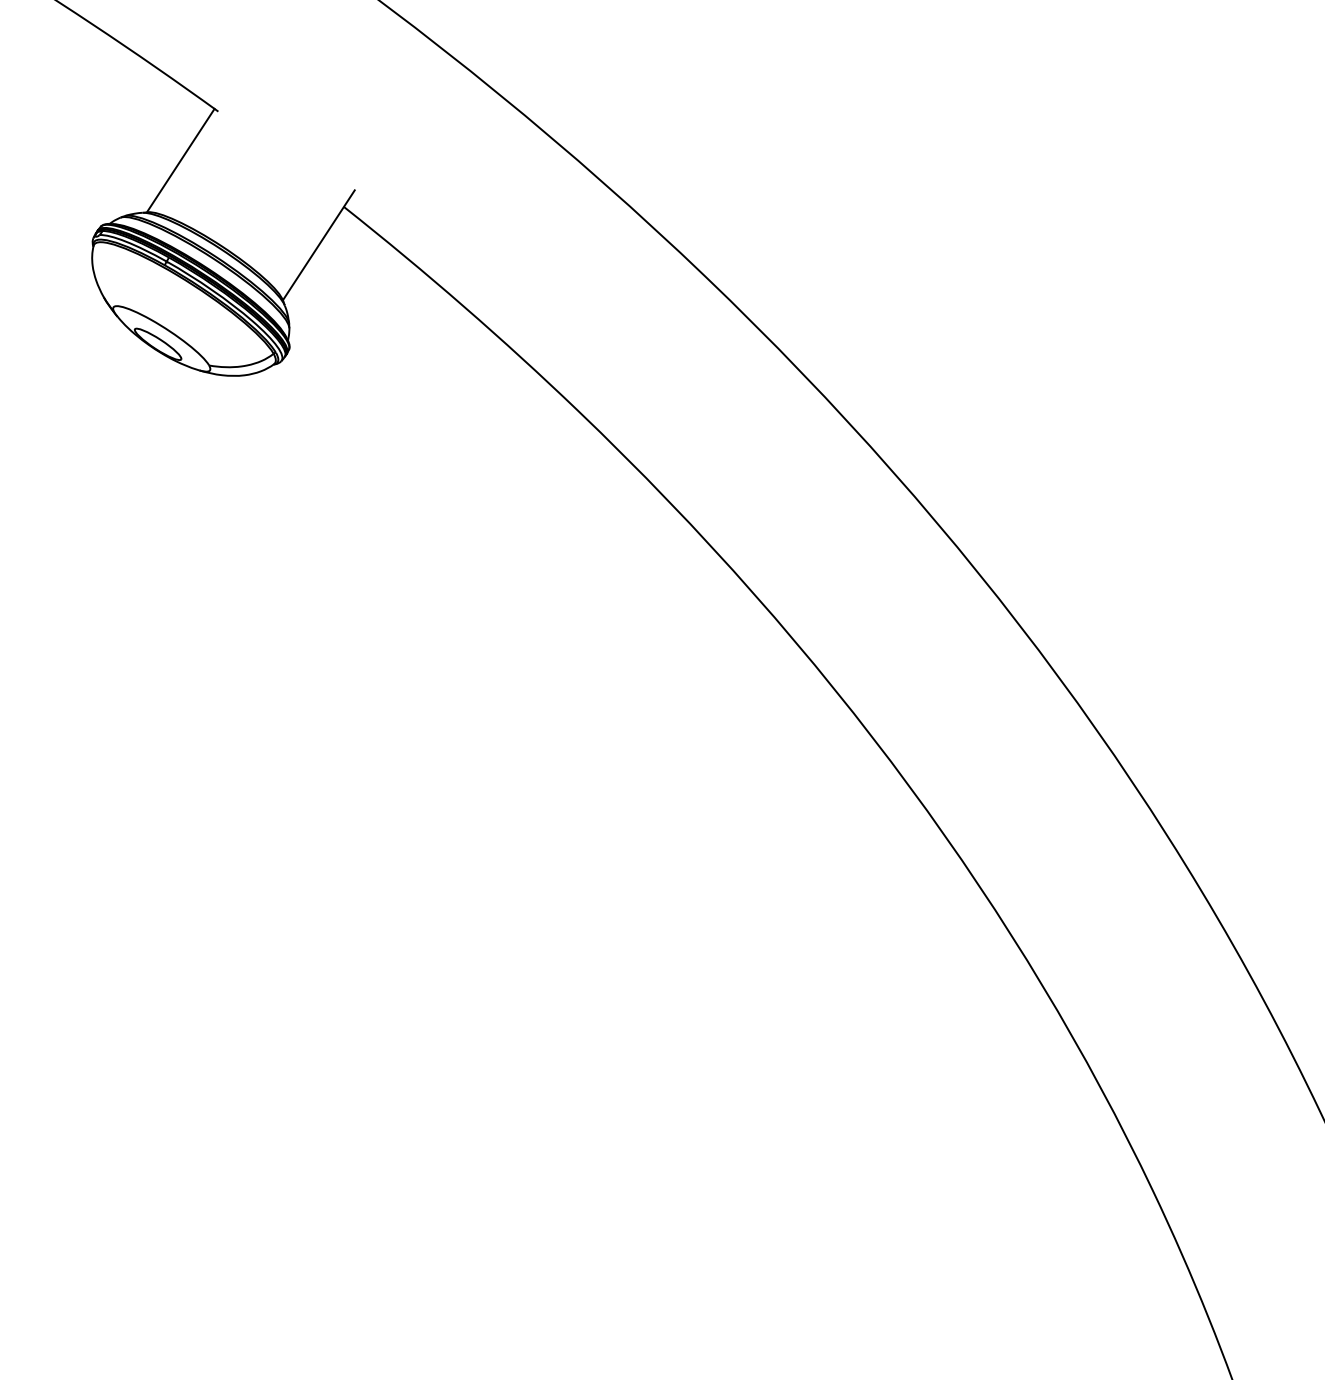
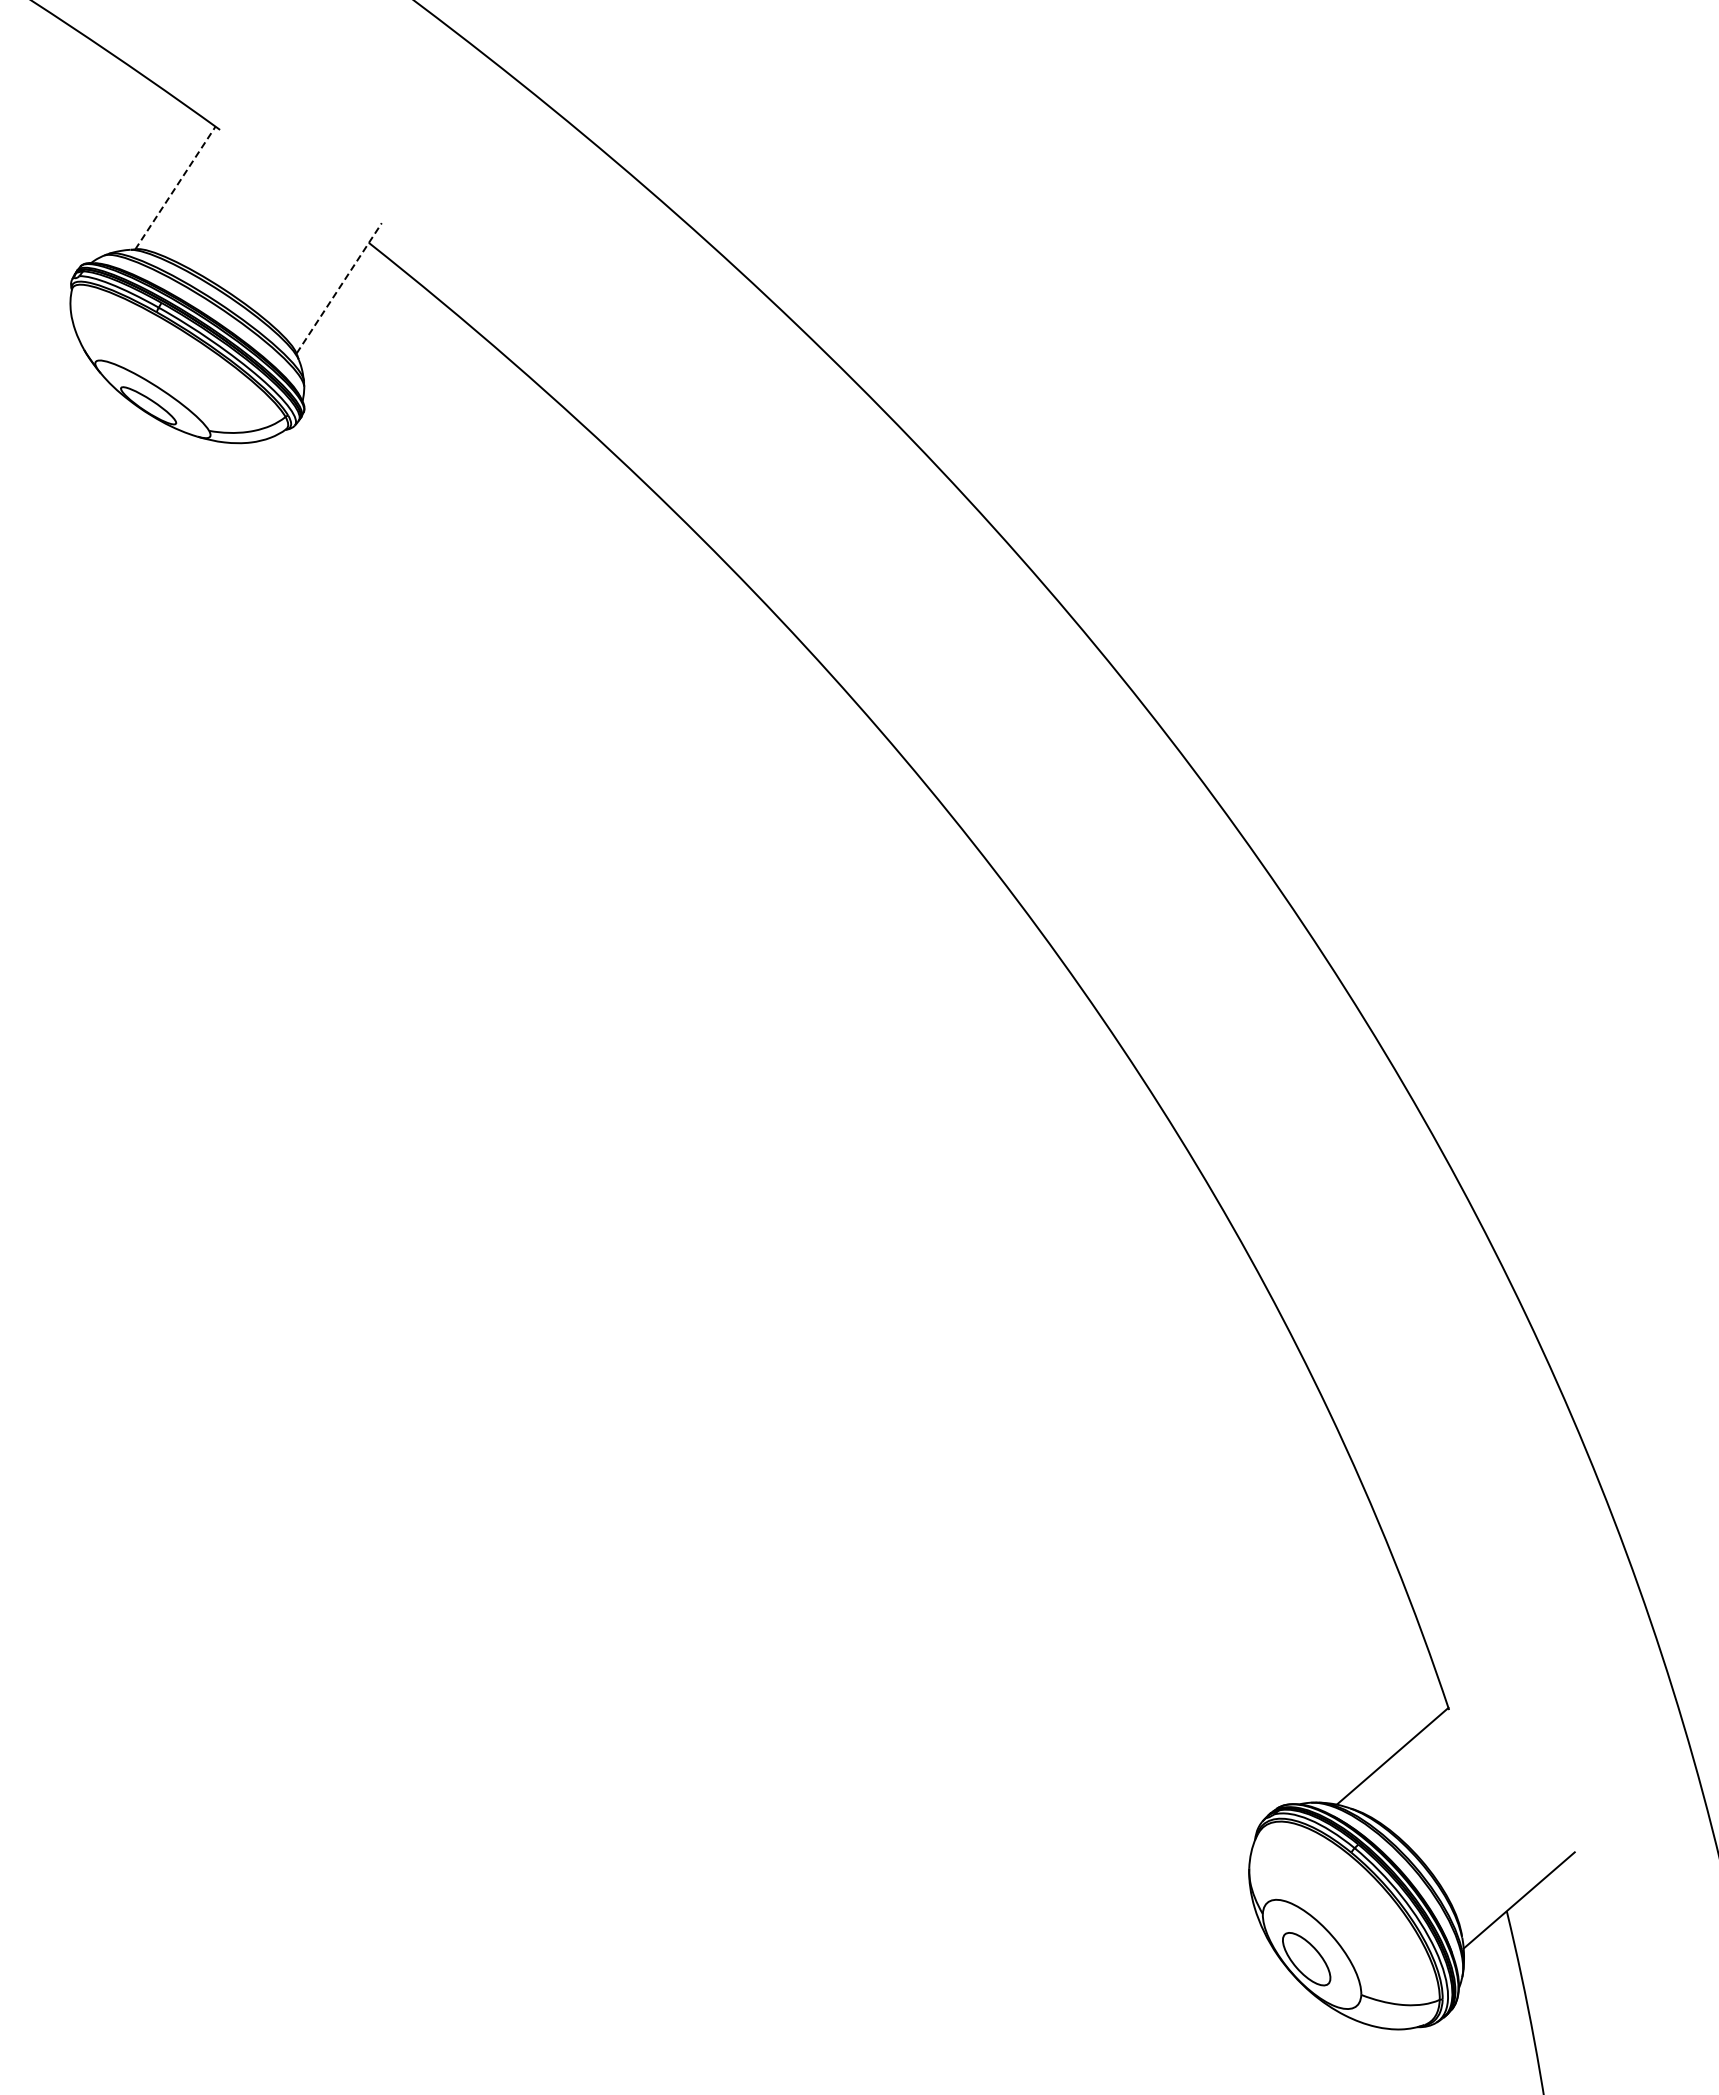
line: (180, 160) -> (175, 187), solid -> dashed
line: (319, 245) -> (339, 288), solid -> dashed

